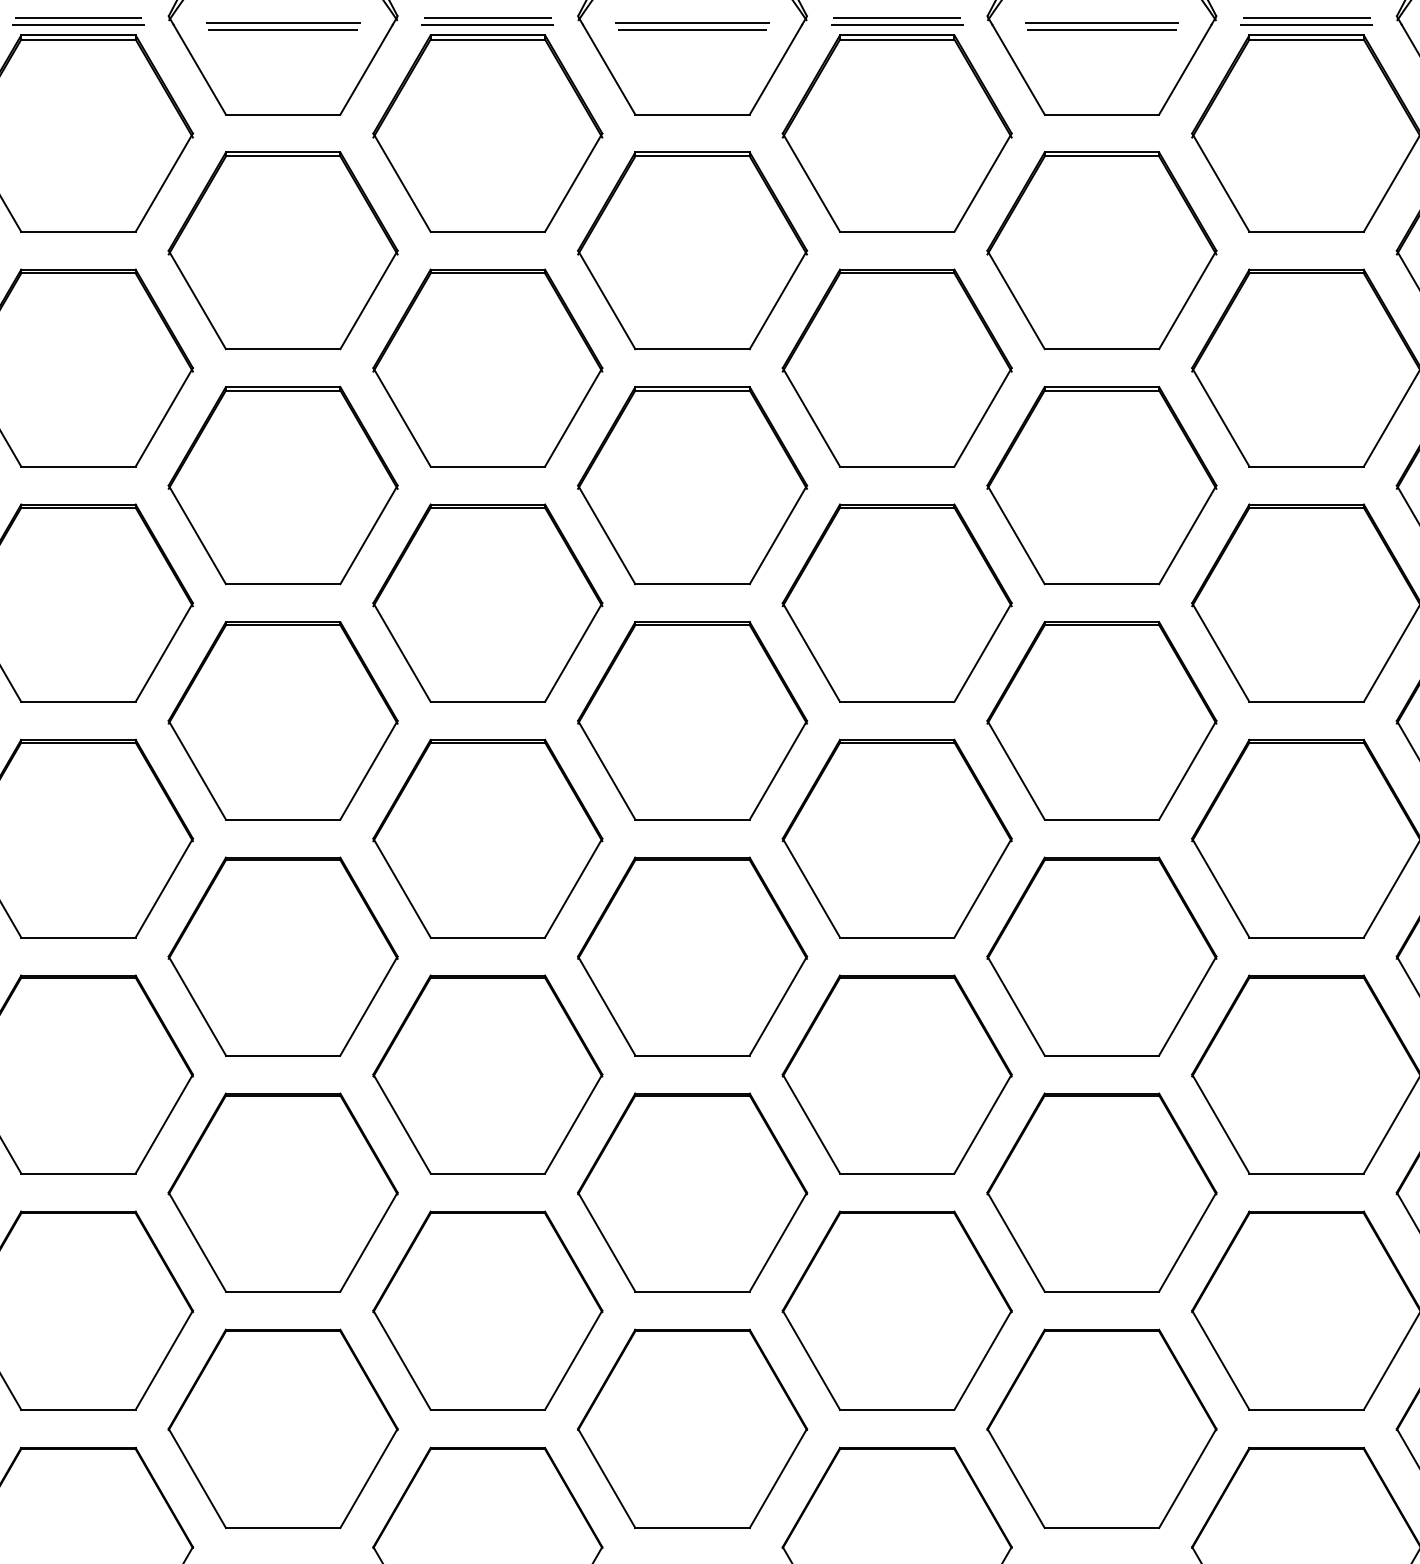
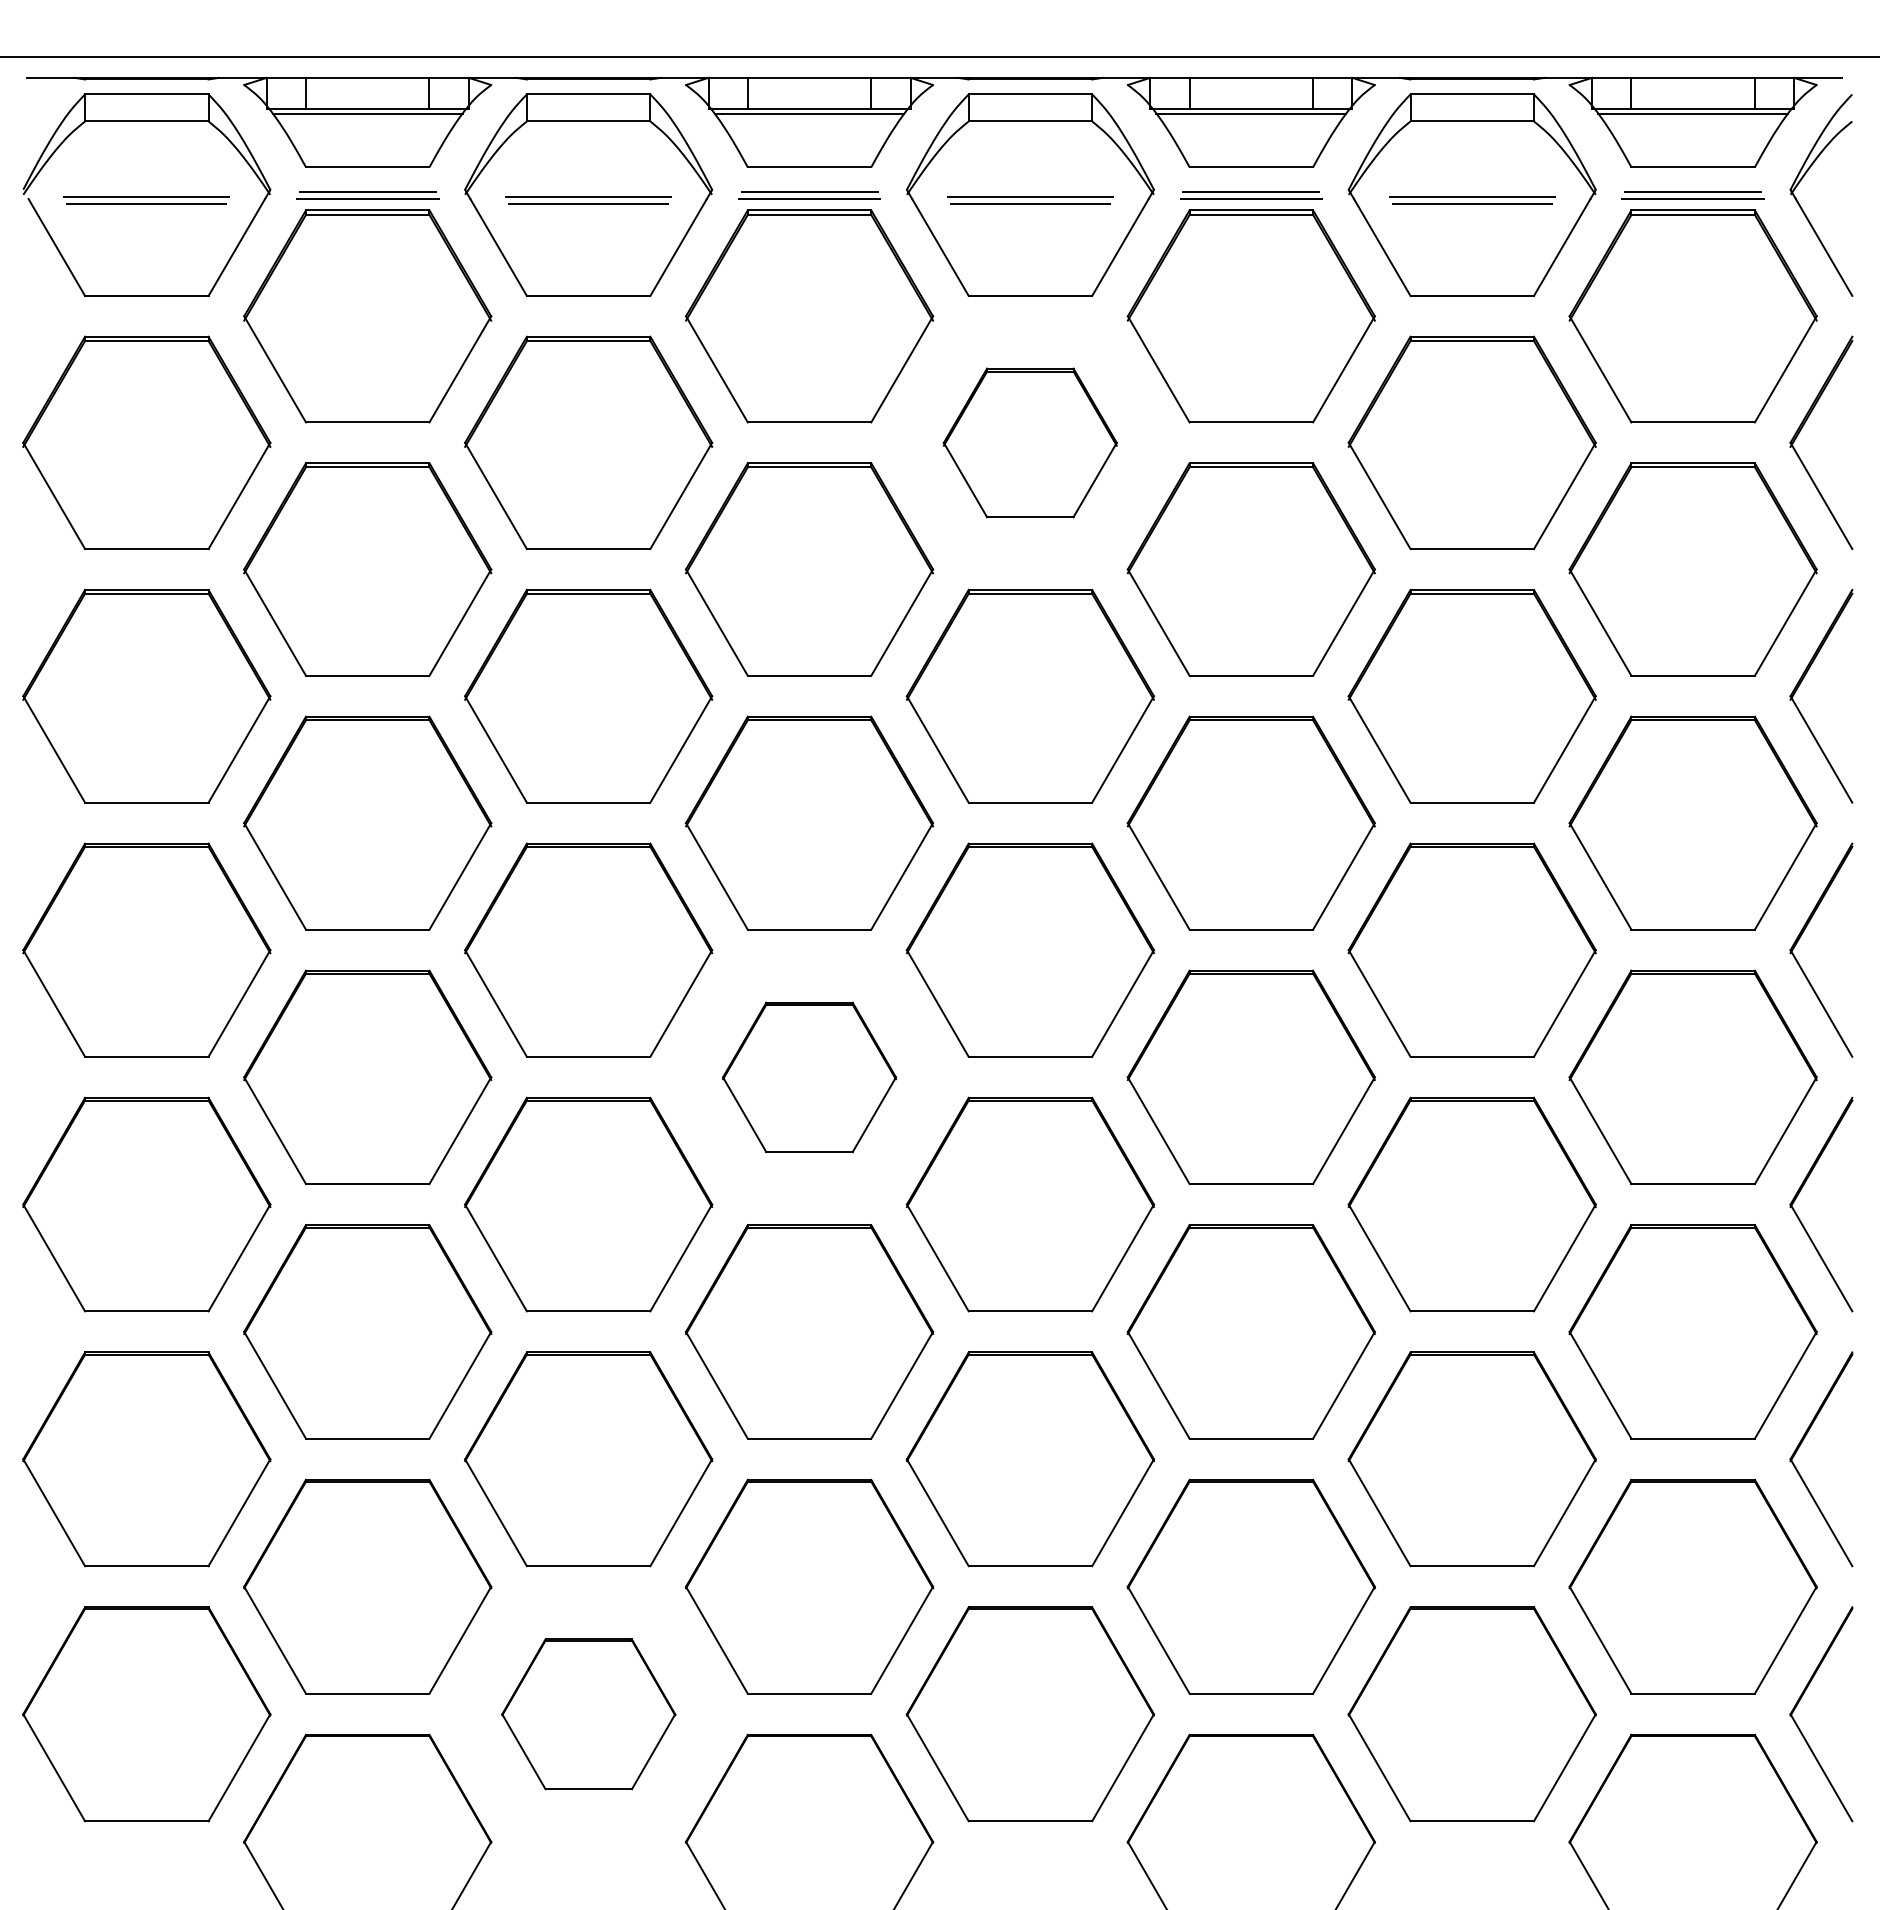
part: (691, 250) -> (1029, 442), size x0.7
part: (487, 838) -> (809, 1077), size x0.7
part: (283, 1429) -> (588, 1714), size x0.7

